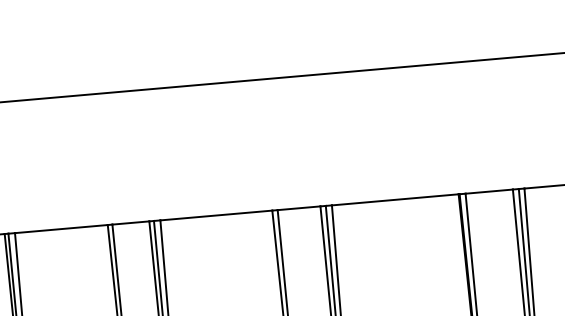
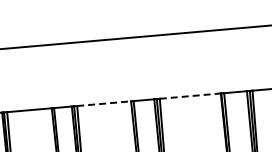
line: (395, 200) -> (190, 96), solid -> dashed
line: (217, 215) -> (104, 103), solid -> dashed

